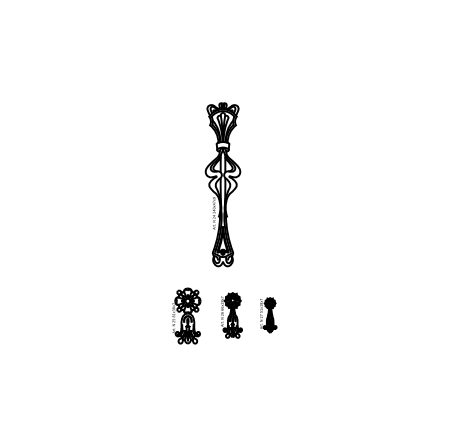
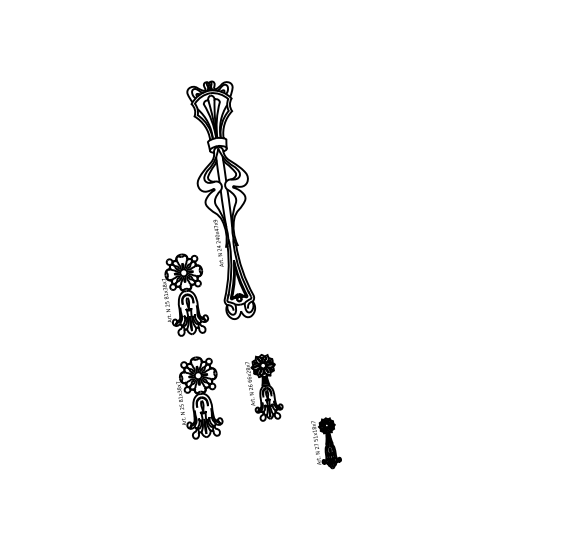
part: (186, 244) -> (184, 293), added
part: (268, 315) -> (326, 443), moved

